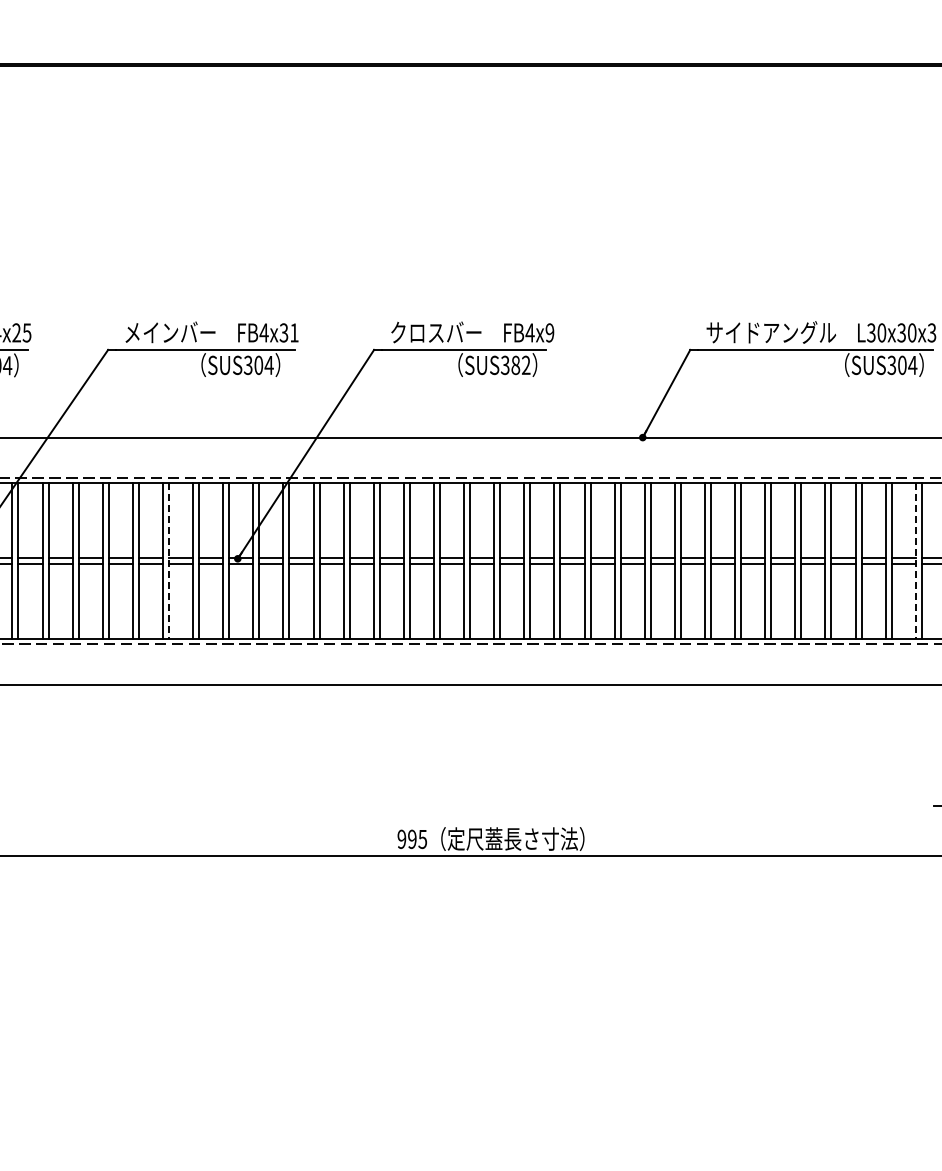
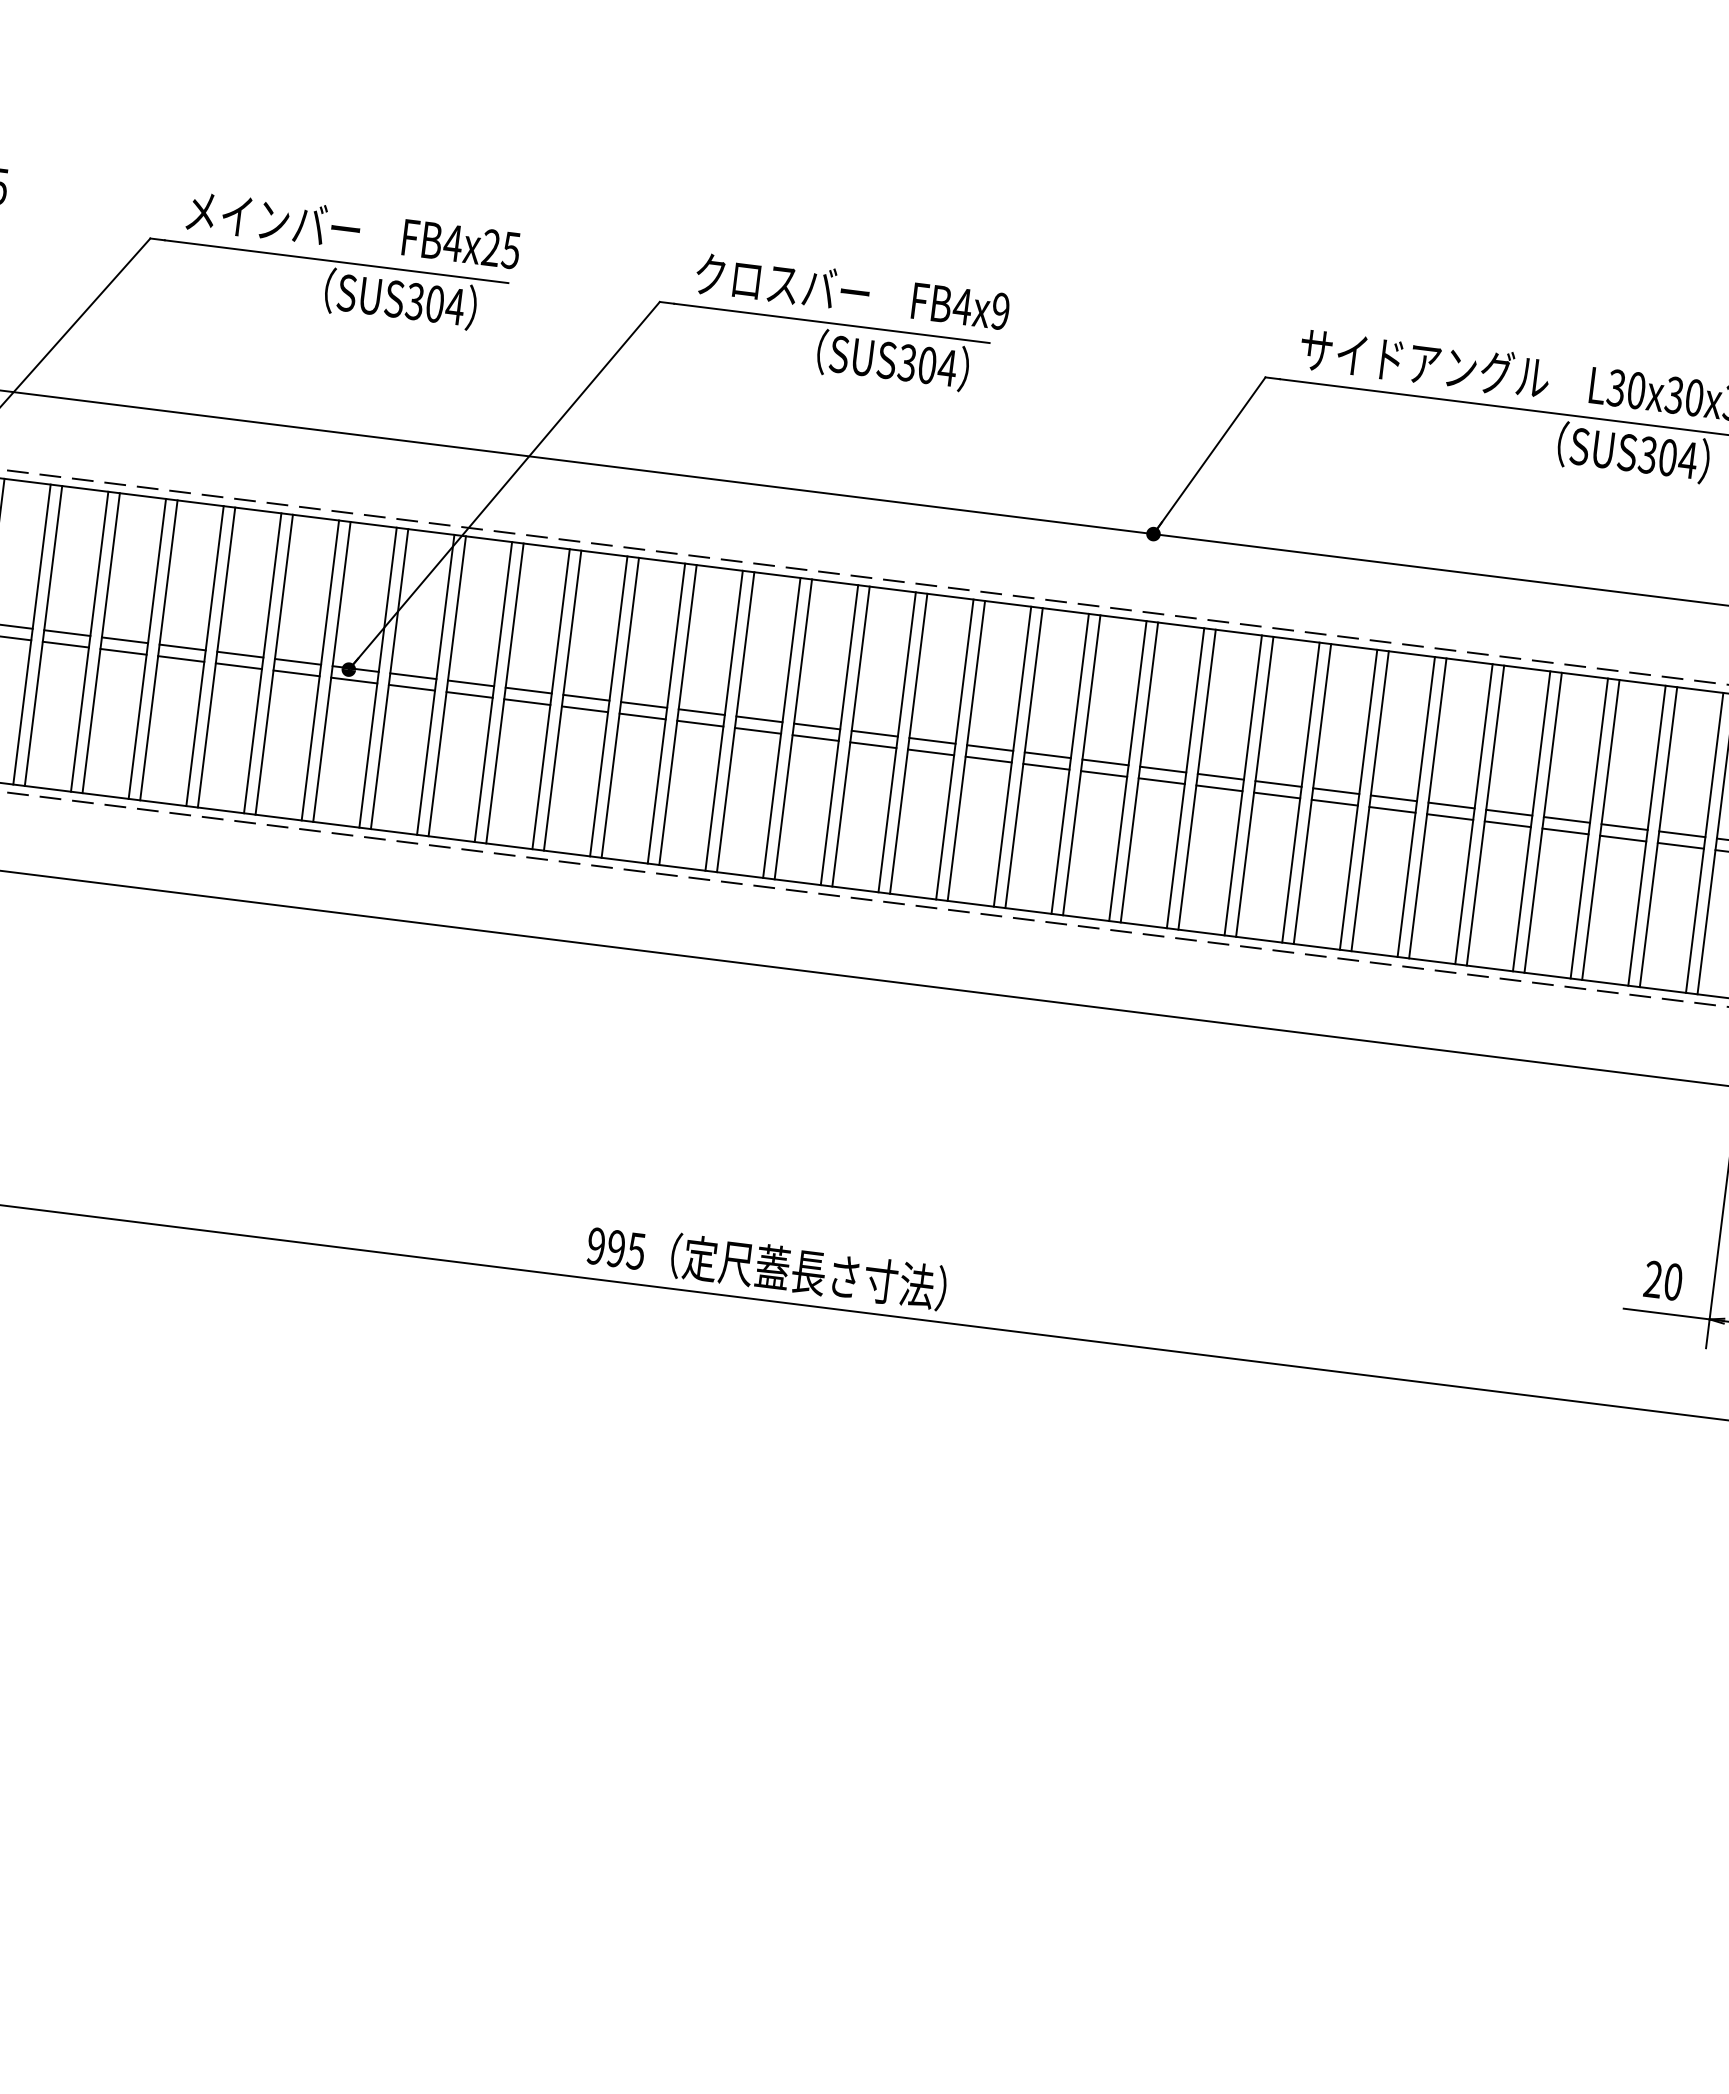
text: (288, 332) -> (499, 248), FB4x31 -> FB4x25
text: (520, 364) -> (936, 364), SUS382 -> SUS304
line: (169, 561) -> (217, 658), dashed -> solid
line: (915, 561) -> (1646, 836), dashed -> solid

